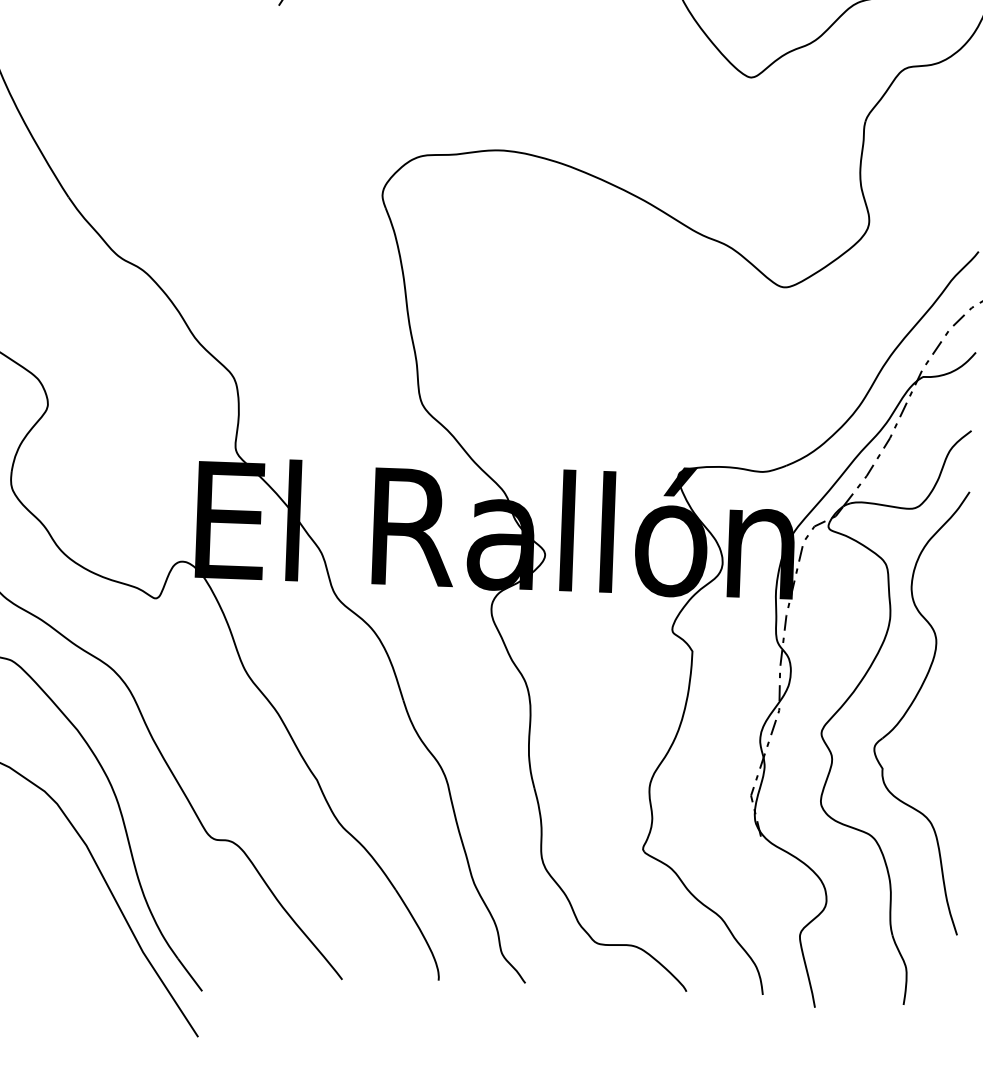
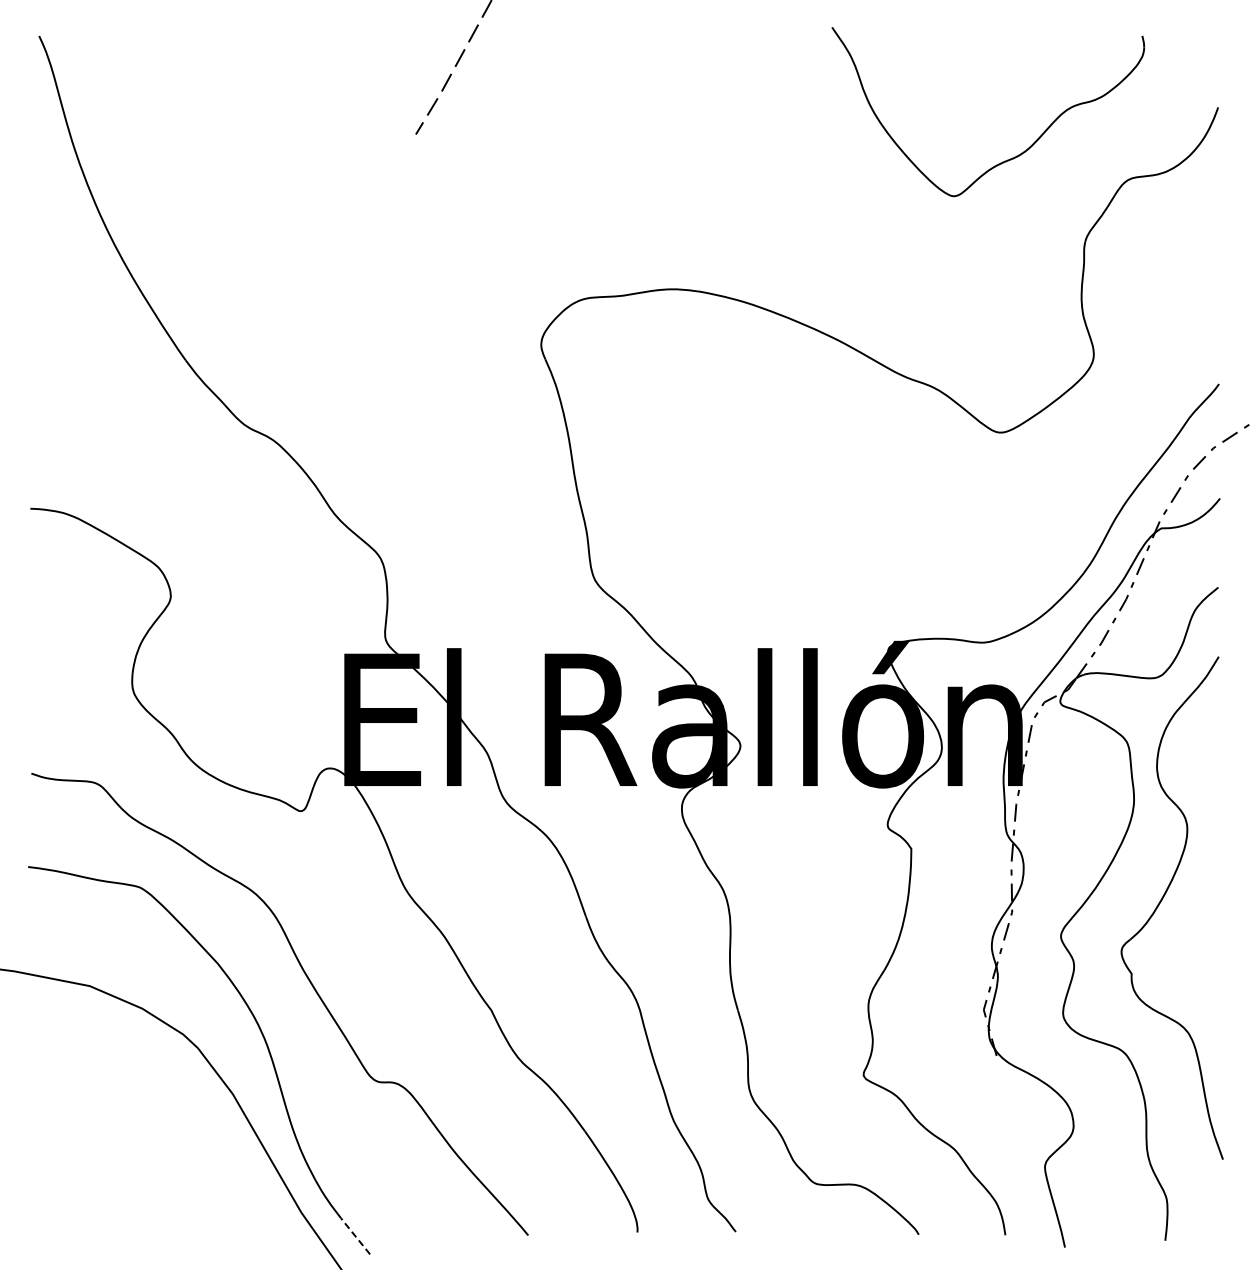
line: (189, 975) -> (355, 1236), solid -> dashed

